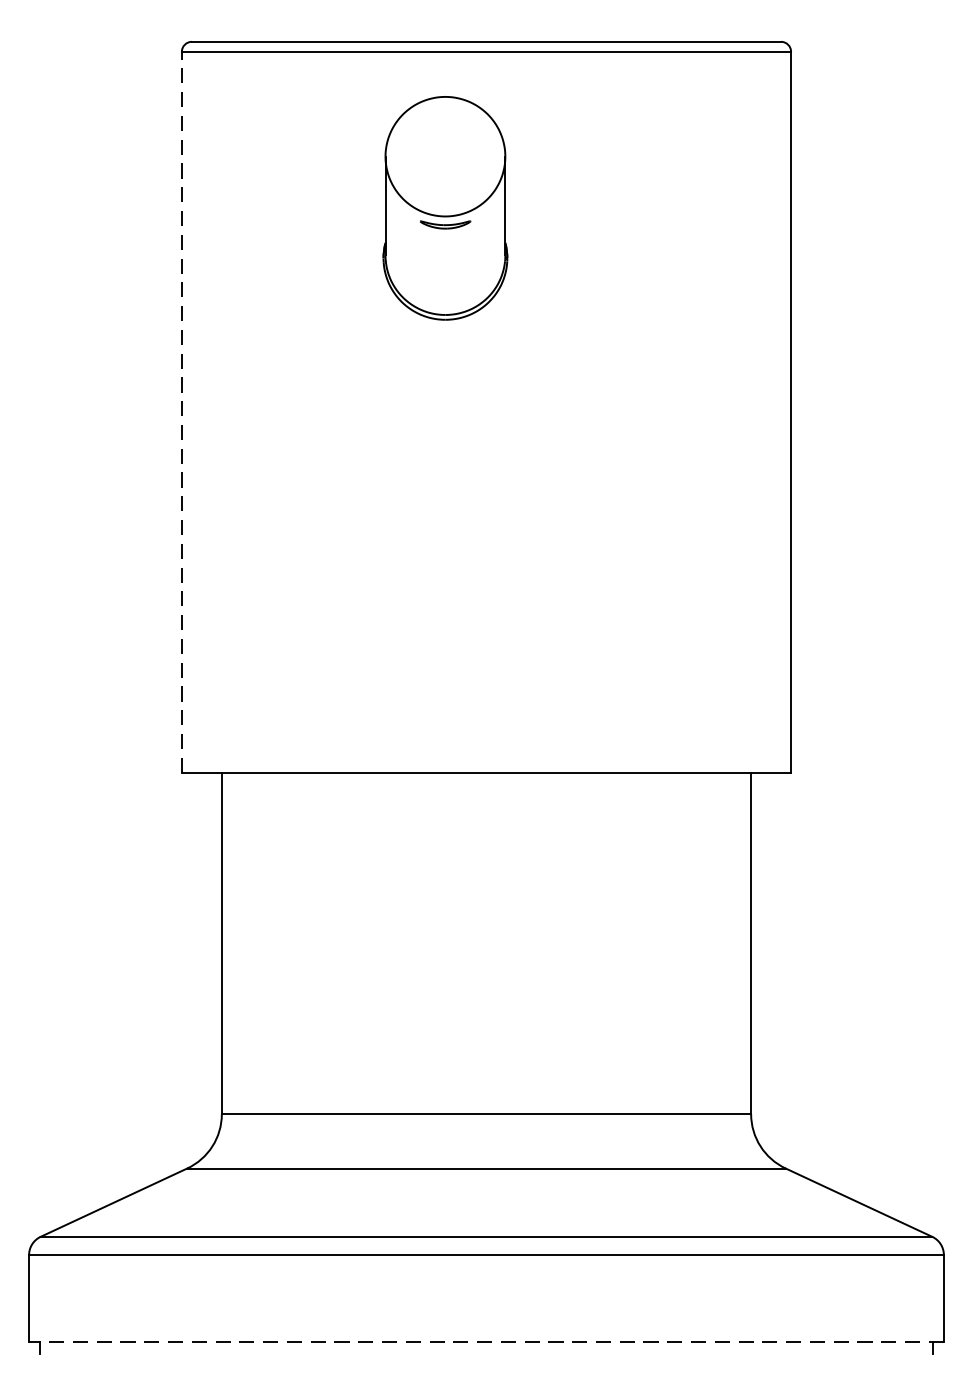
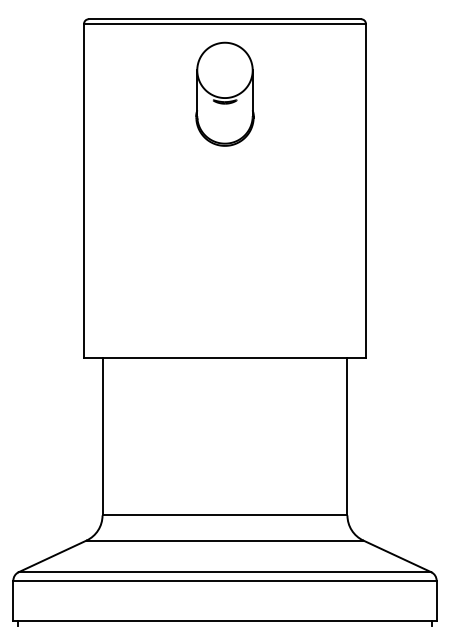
part: (444, 206) -> (224, 93), moved
line: (182, 411) -> (84, 190), dashed -> solid
line: (487, 1341) -> (225, 620), dashed -> solid

